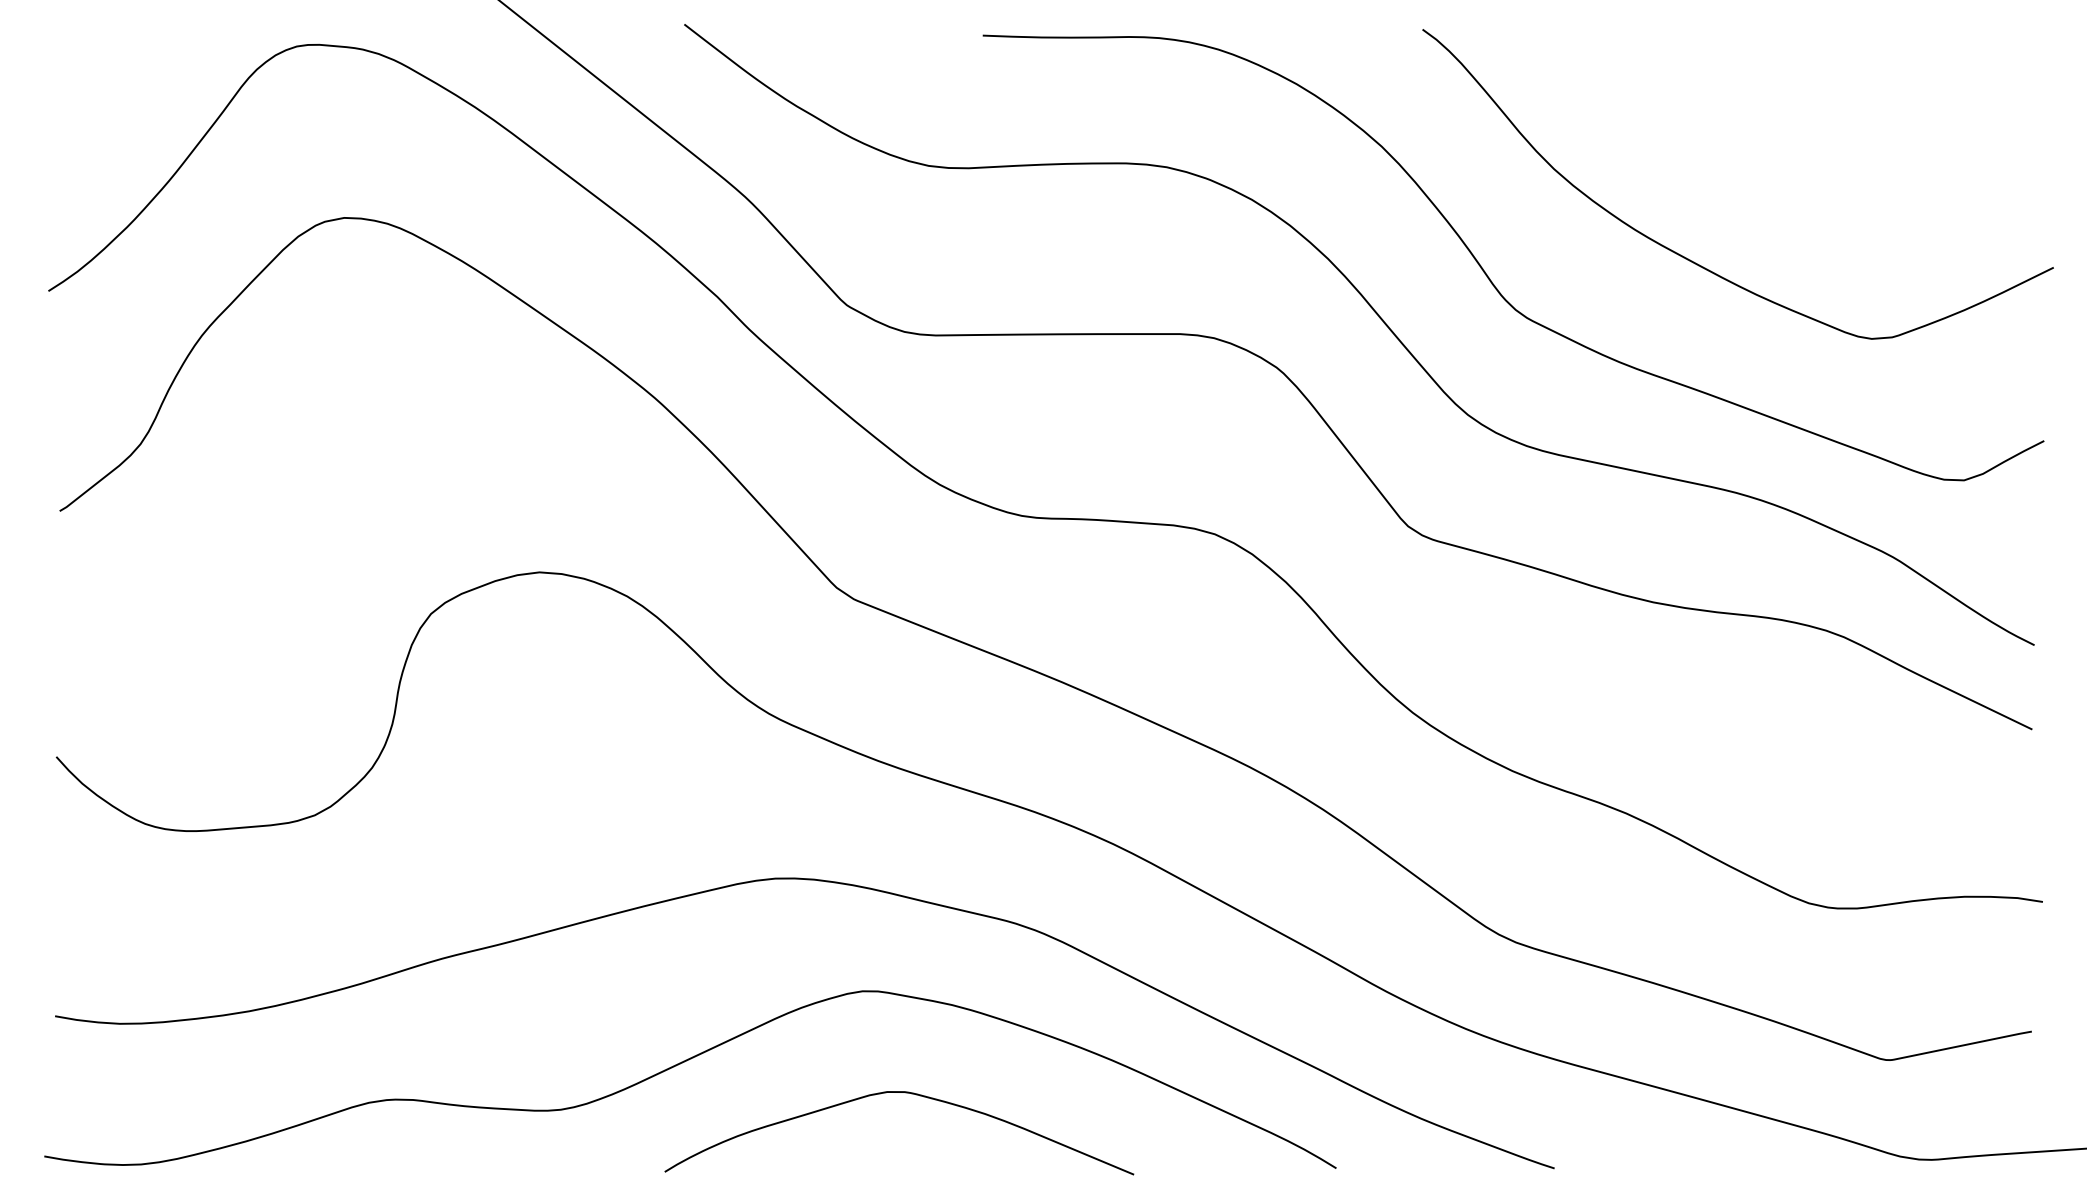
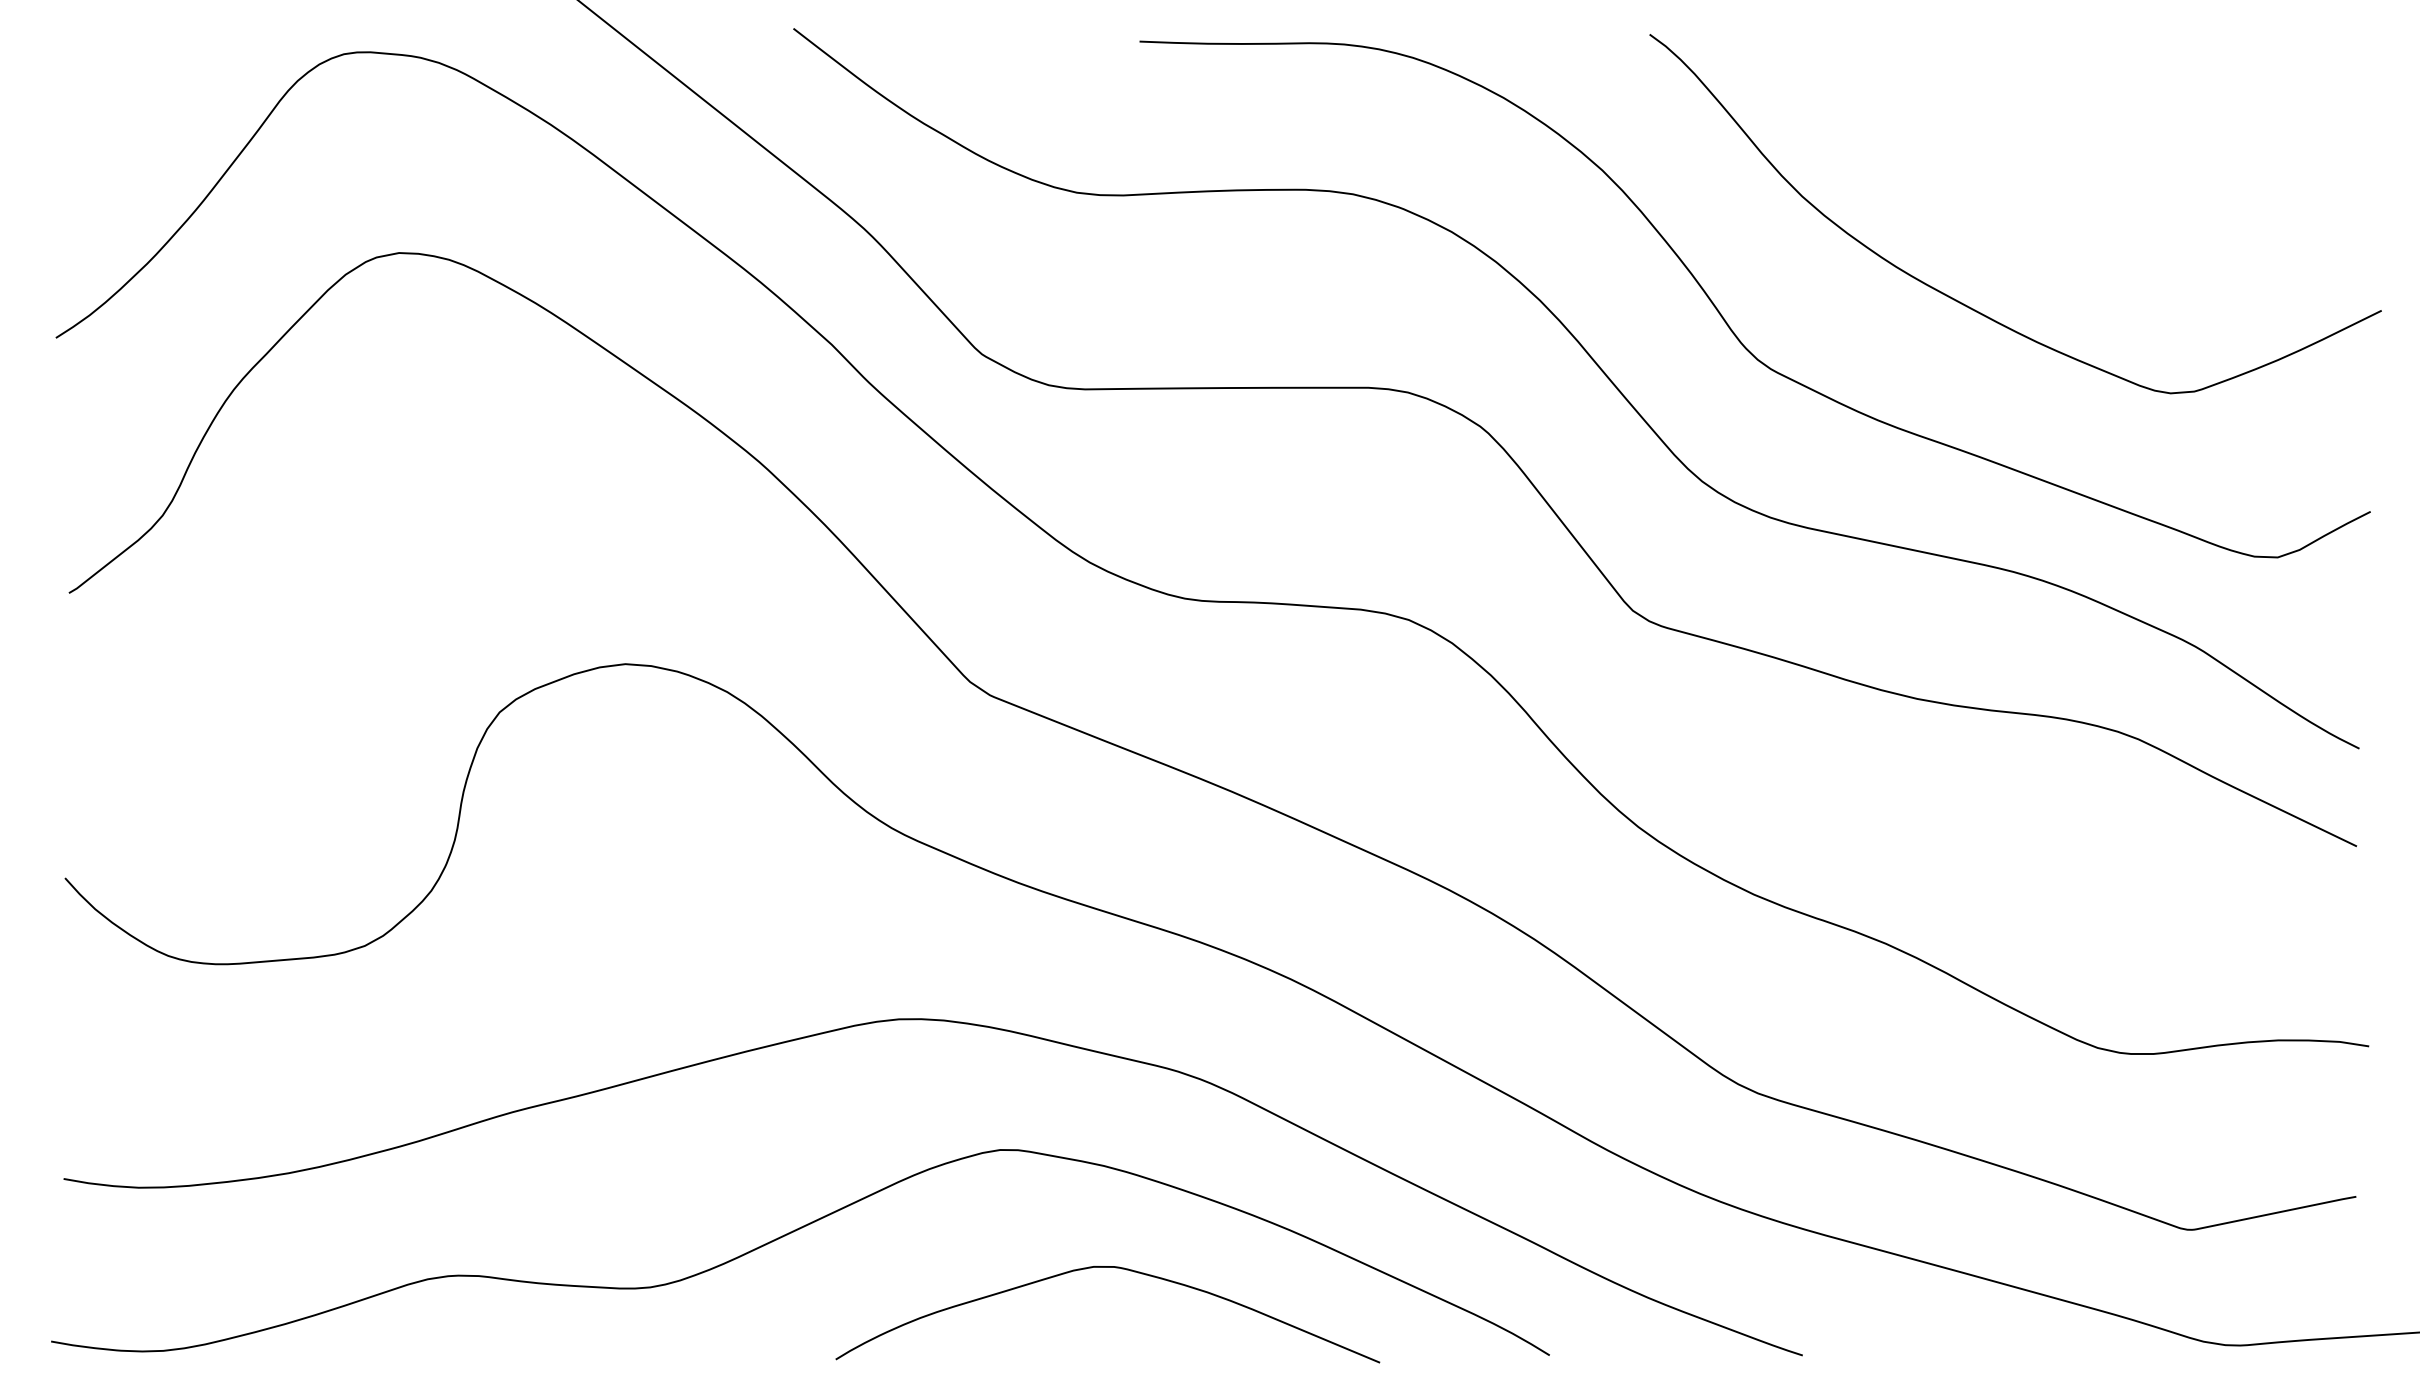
curve: (905, 1093) -> (1115, 1268), moved

